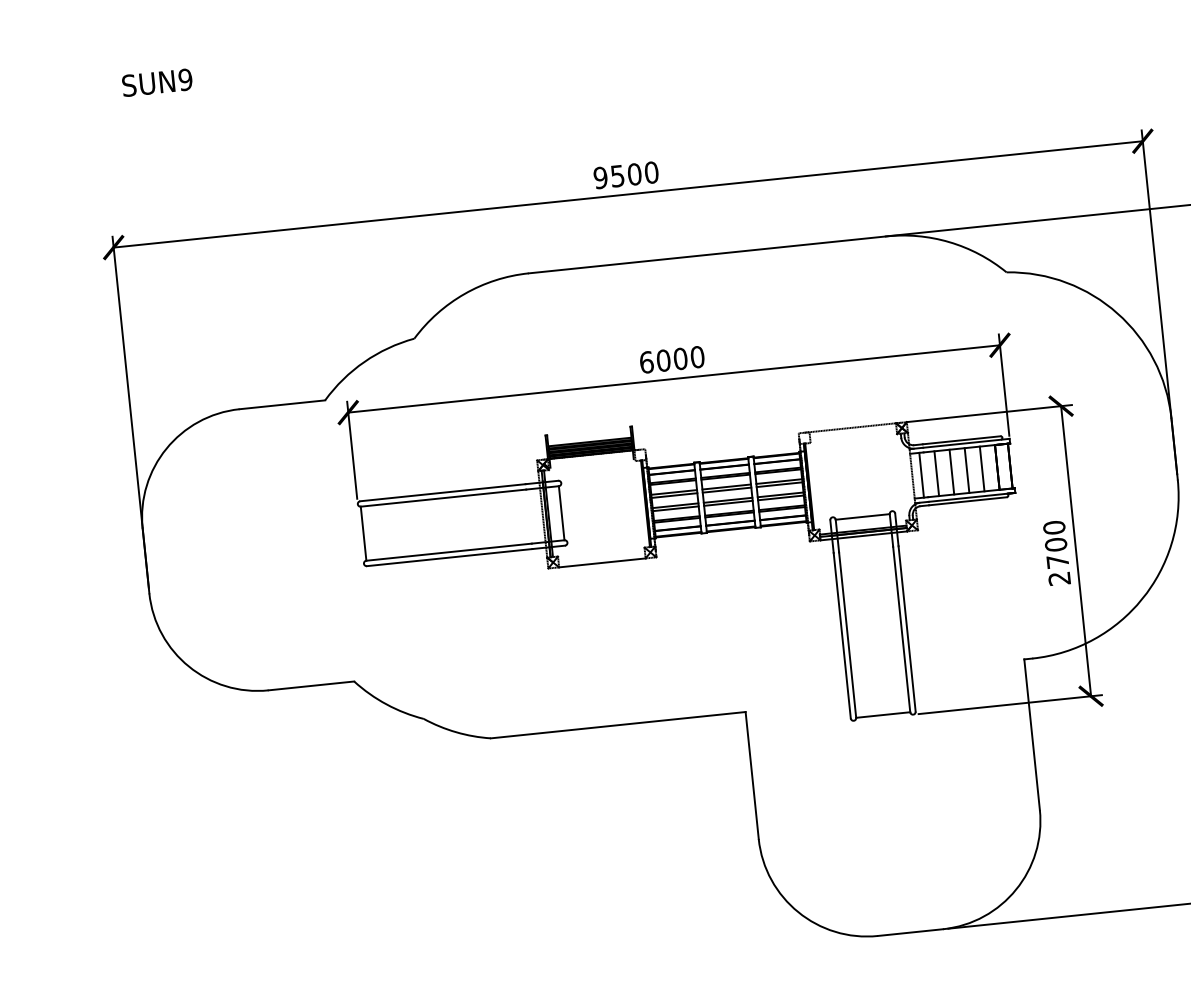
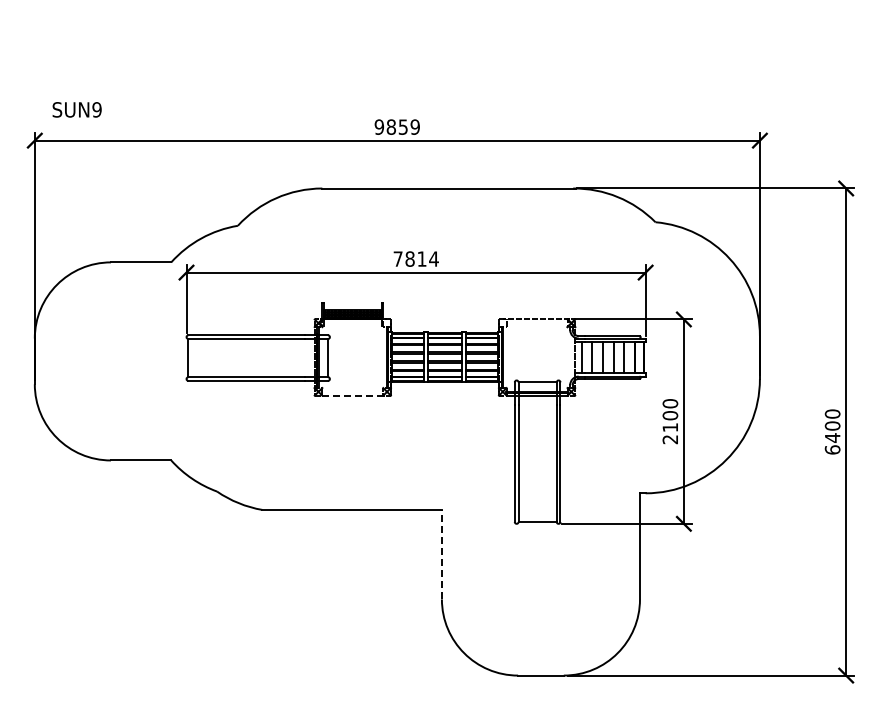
text: (156, 82) -> (76, 109), moved
text: (633, 173) -> (402, 126), 9500 -> 9859
text: (671, 359) -> (415, 258), 6000 -> 7814
text: (1056, 561) -> (669, 427), 2700 -> 2100
line: (603, 562) -> (353, 395), solid -> dashed
line: (751, 775) -> (441, 554), solid -> dashed

